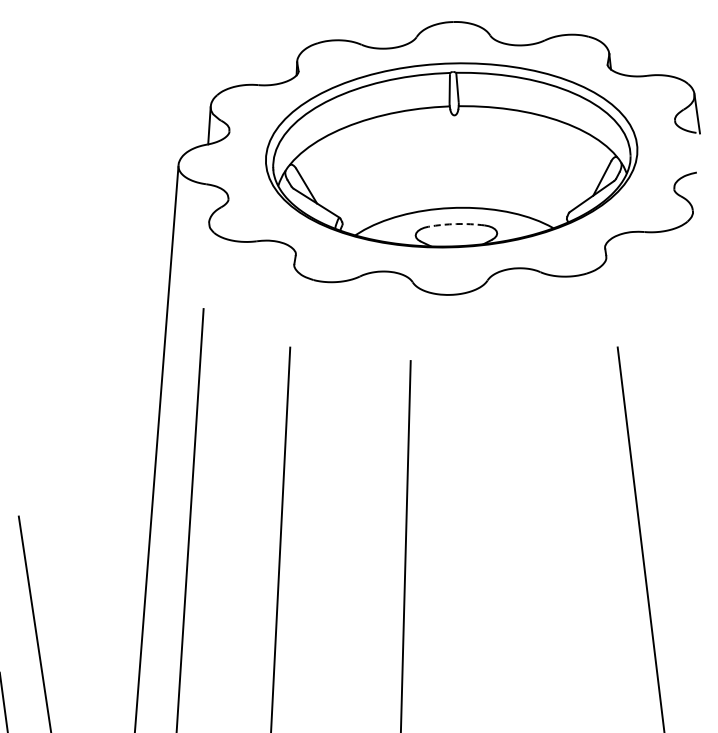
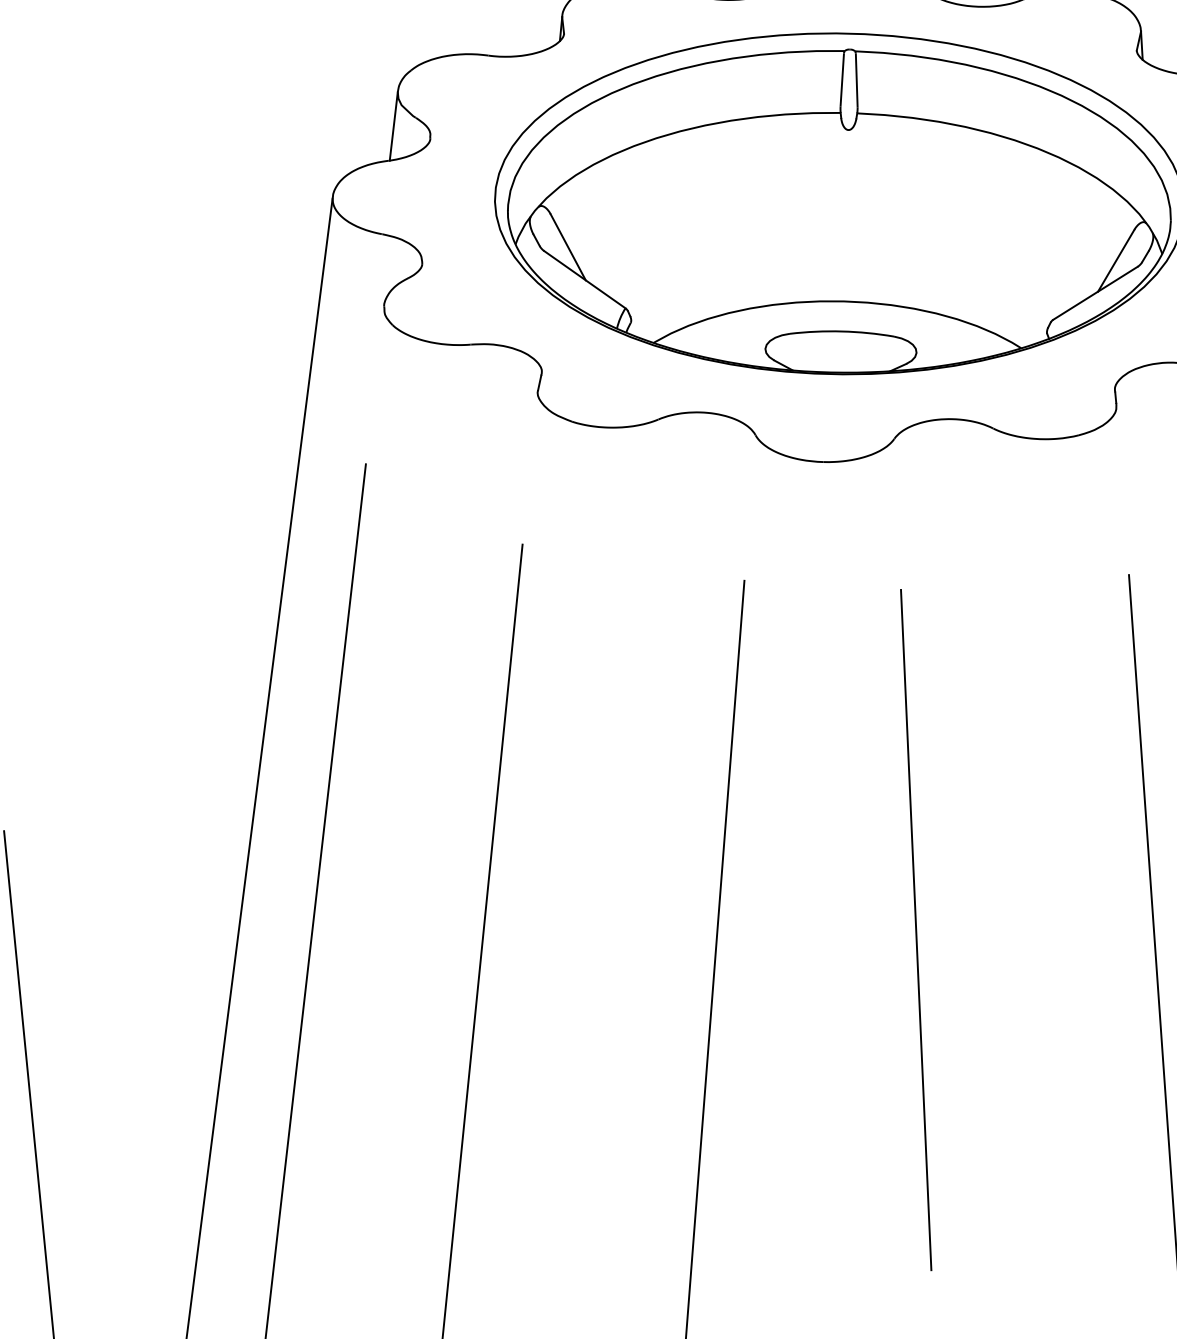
arc: (456, 224) -> (842, 332), dashed -> solid
line: (512, 544) -> (915, 930), added

